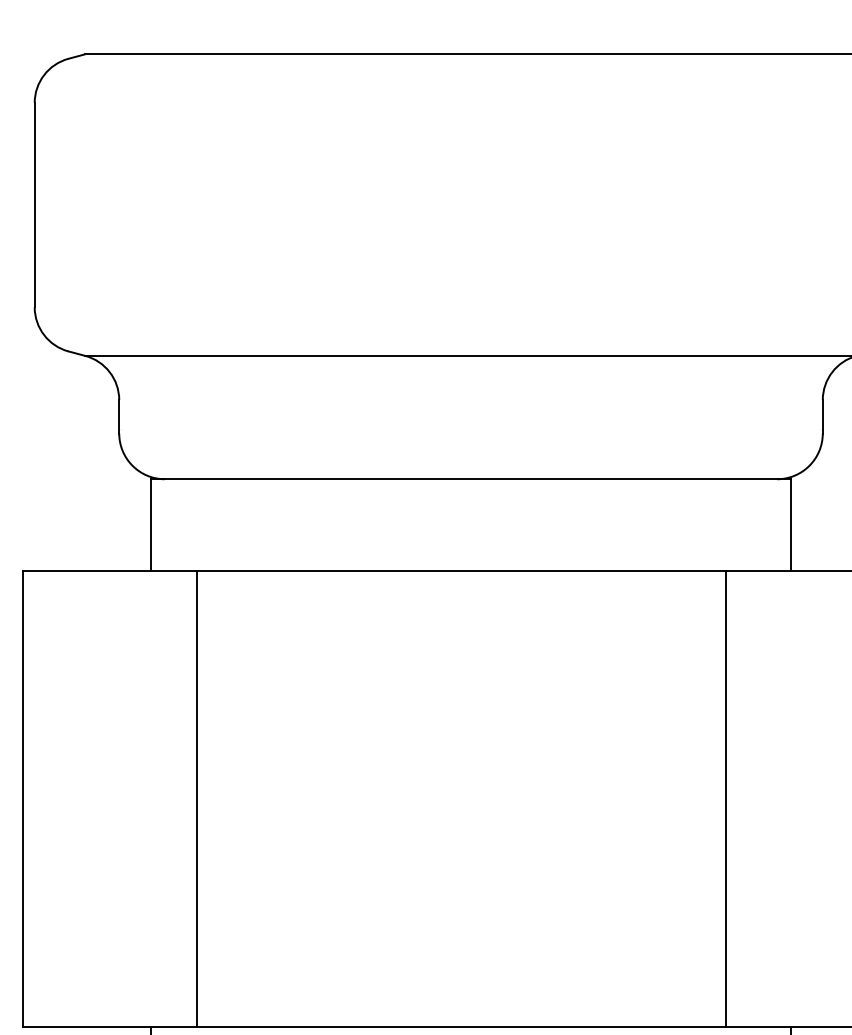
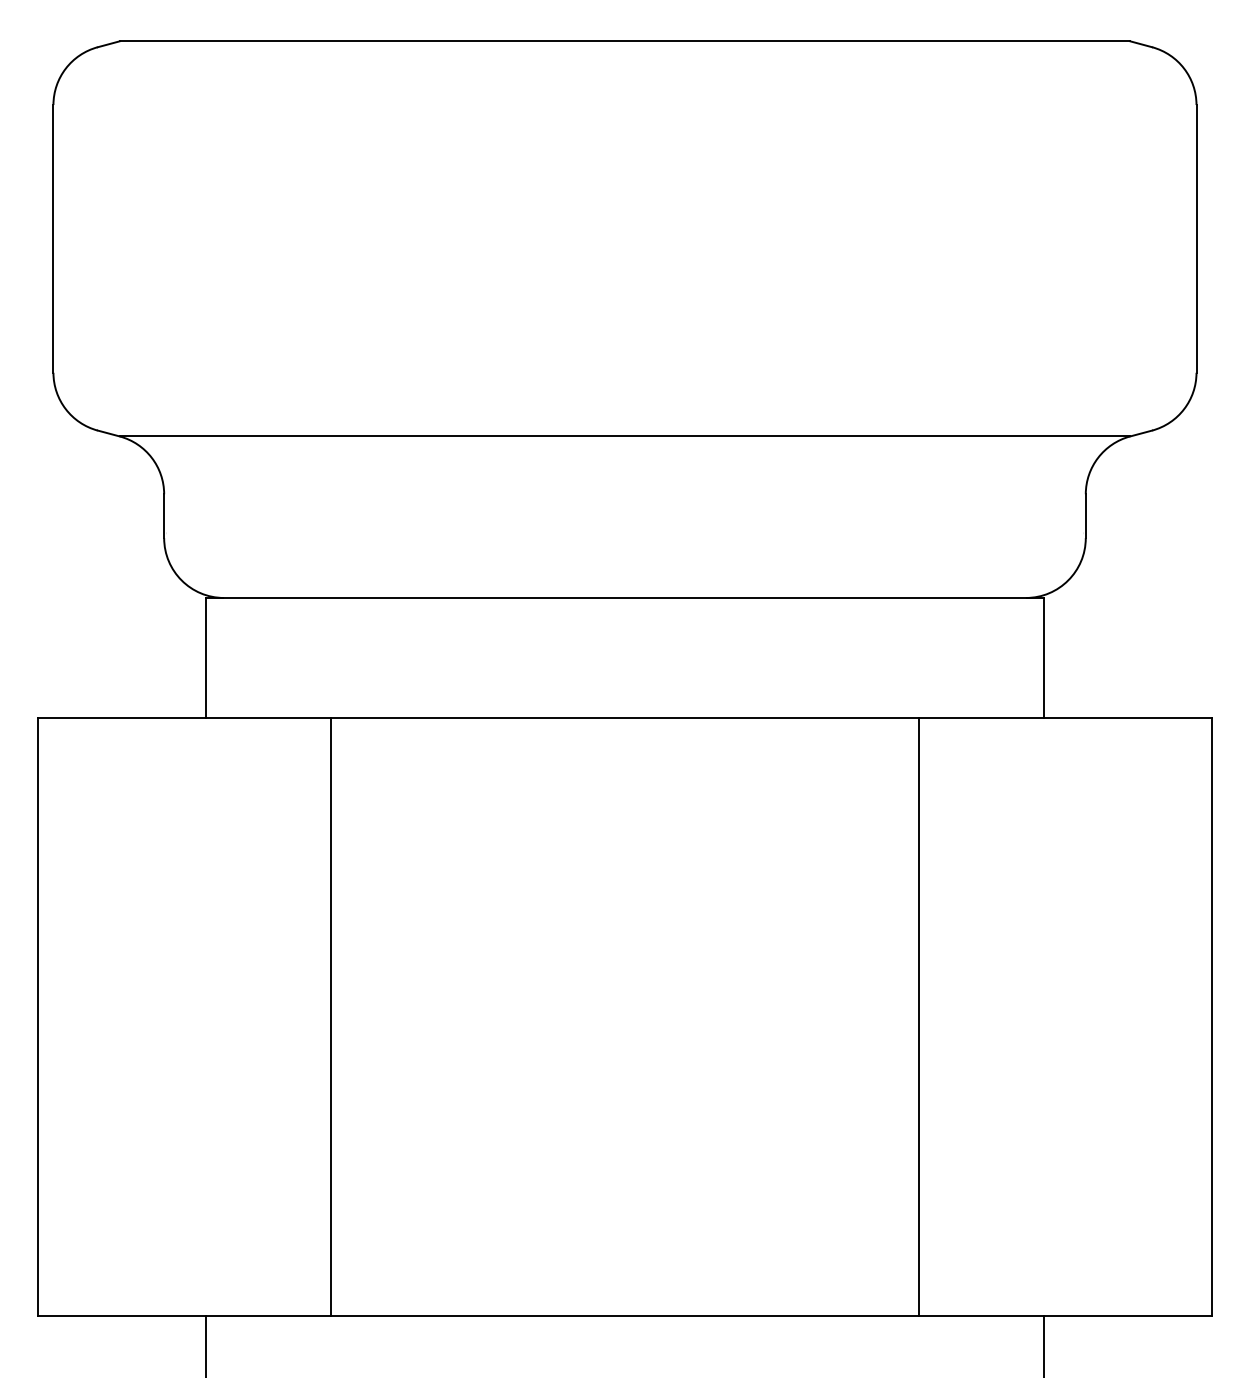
line: (197, 798) -> (331, 1016), moved
line: (725, 798) -> (918, 1016), moved

